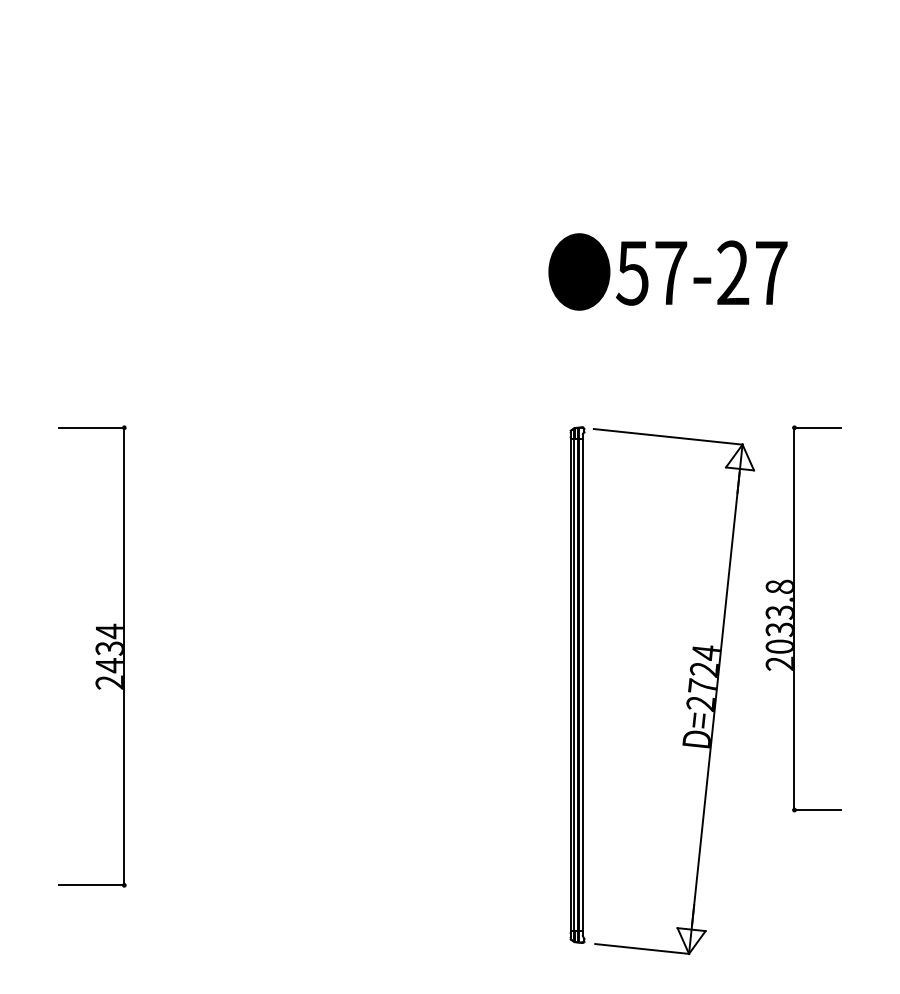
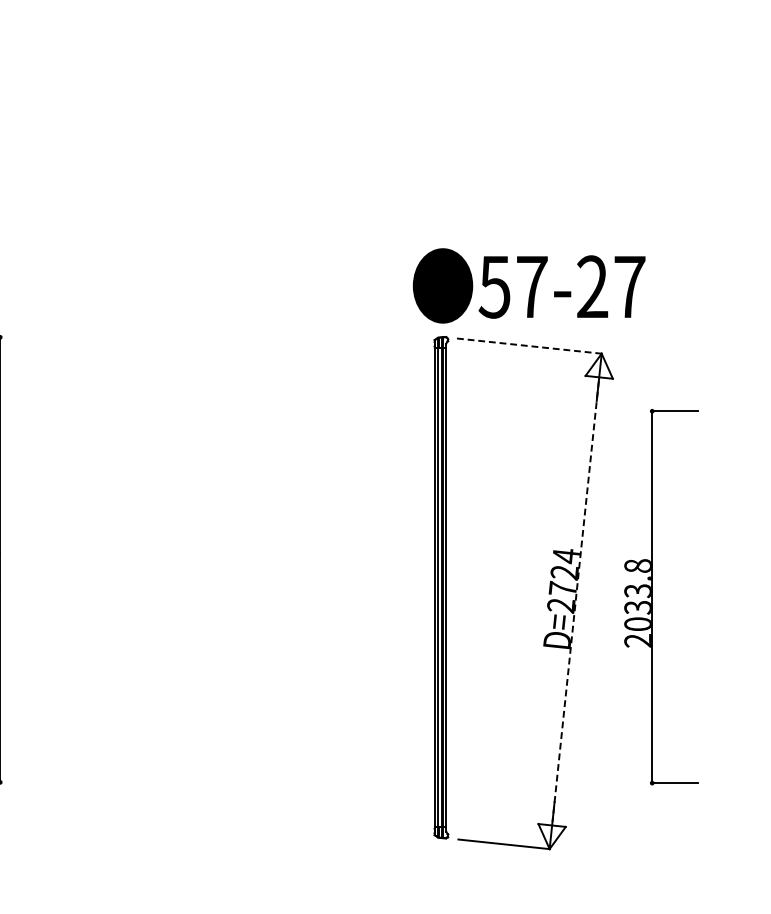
text: (667, 271) -> (528, 285), moved
line: (668, 436) -> (529, 345), solid -> dashed
part: (794, 618) -> (652, 596), moved
line: (715, 699) -> (575, 601), solid -> dashed

